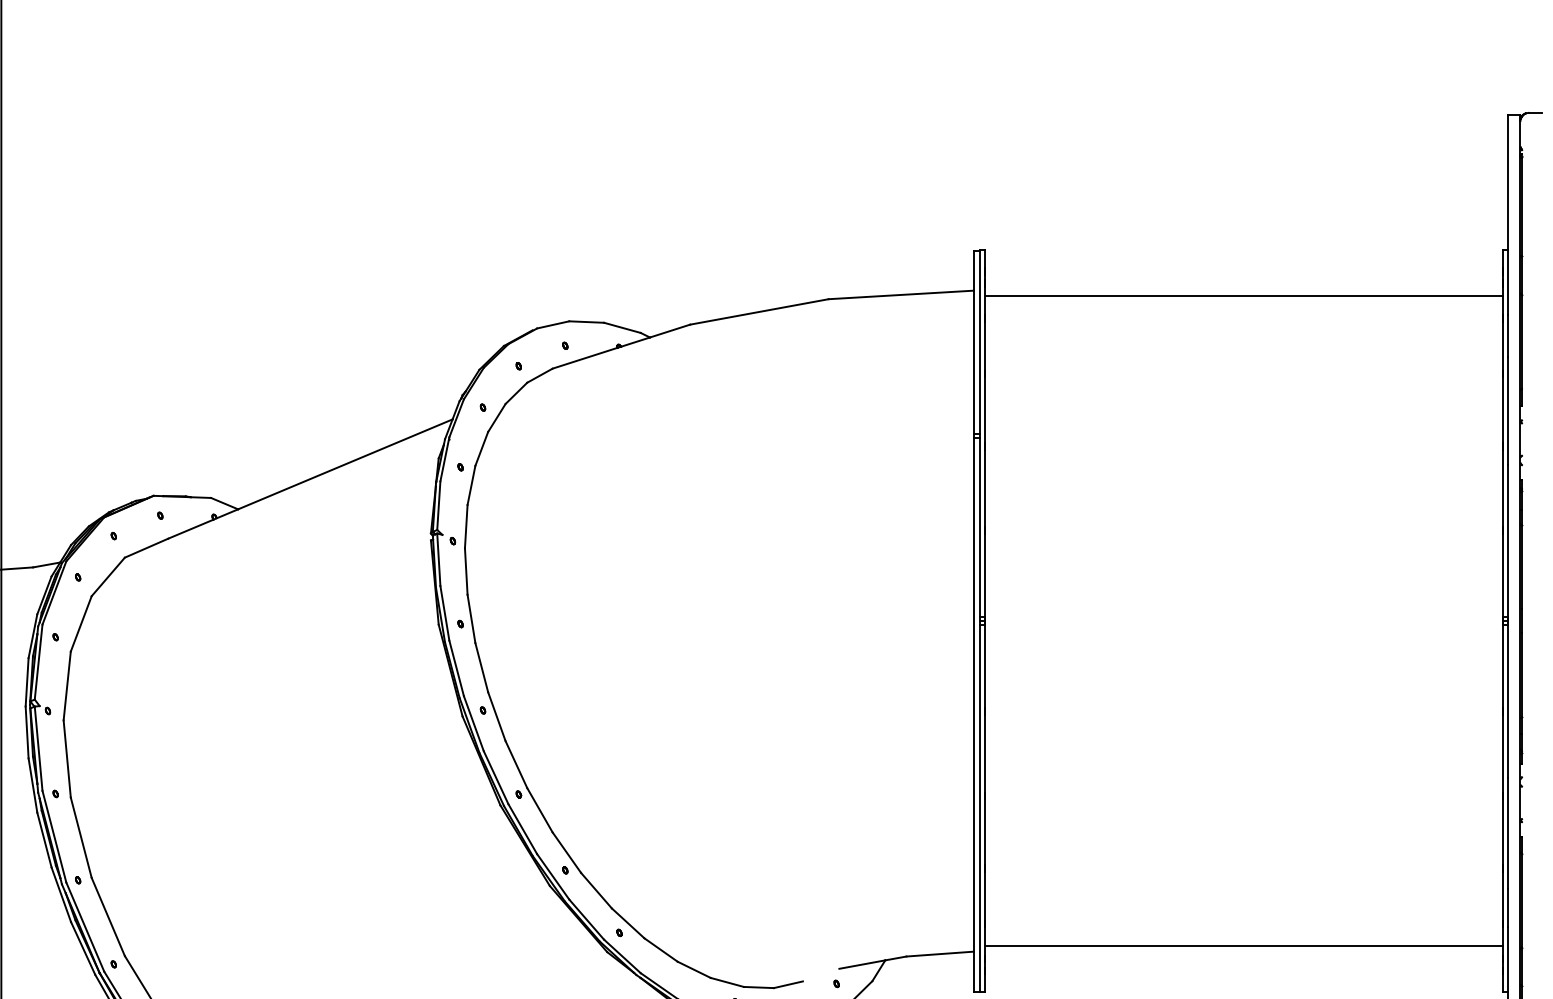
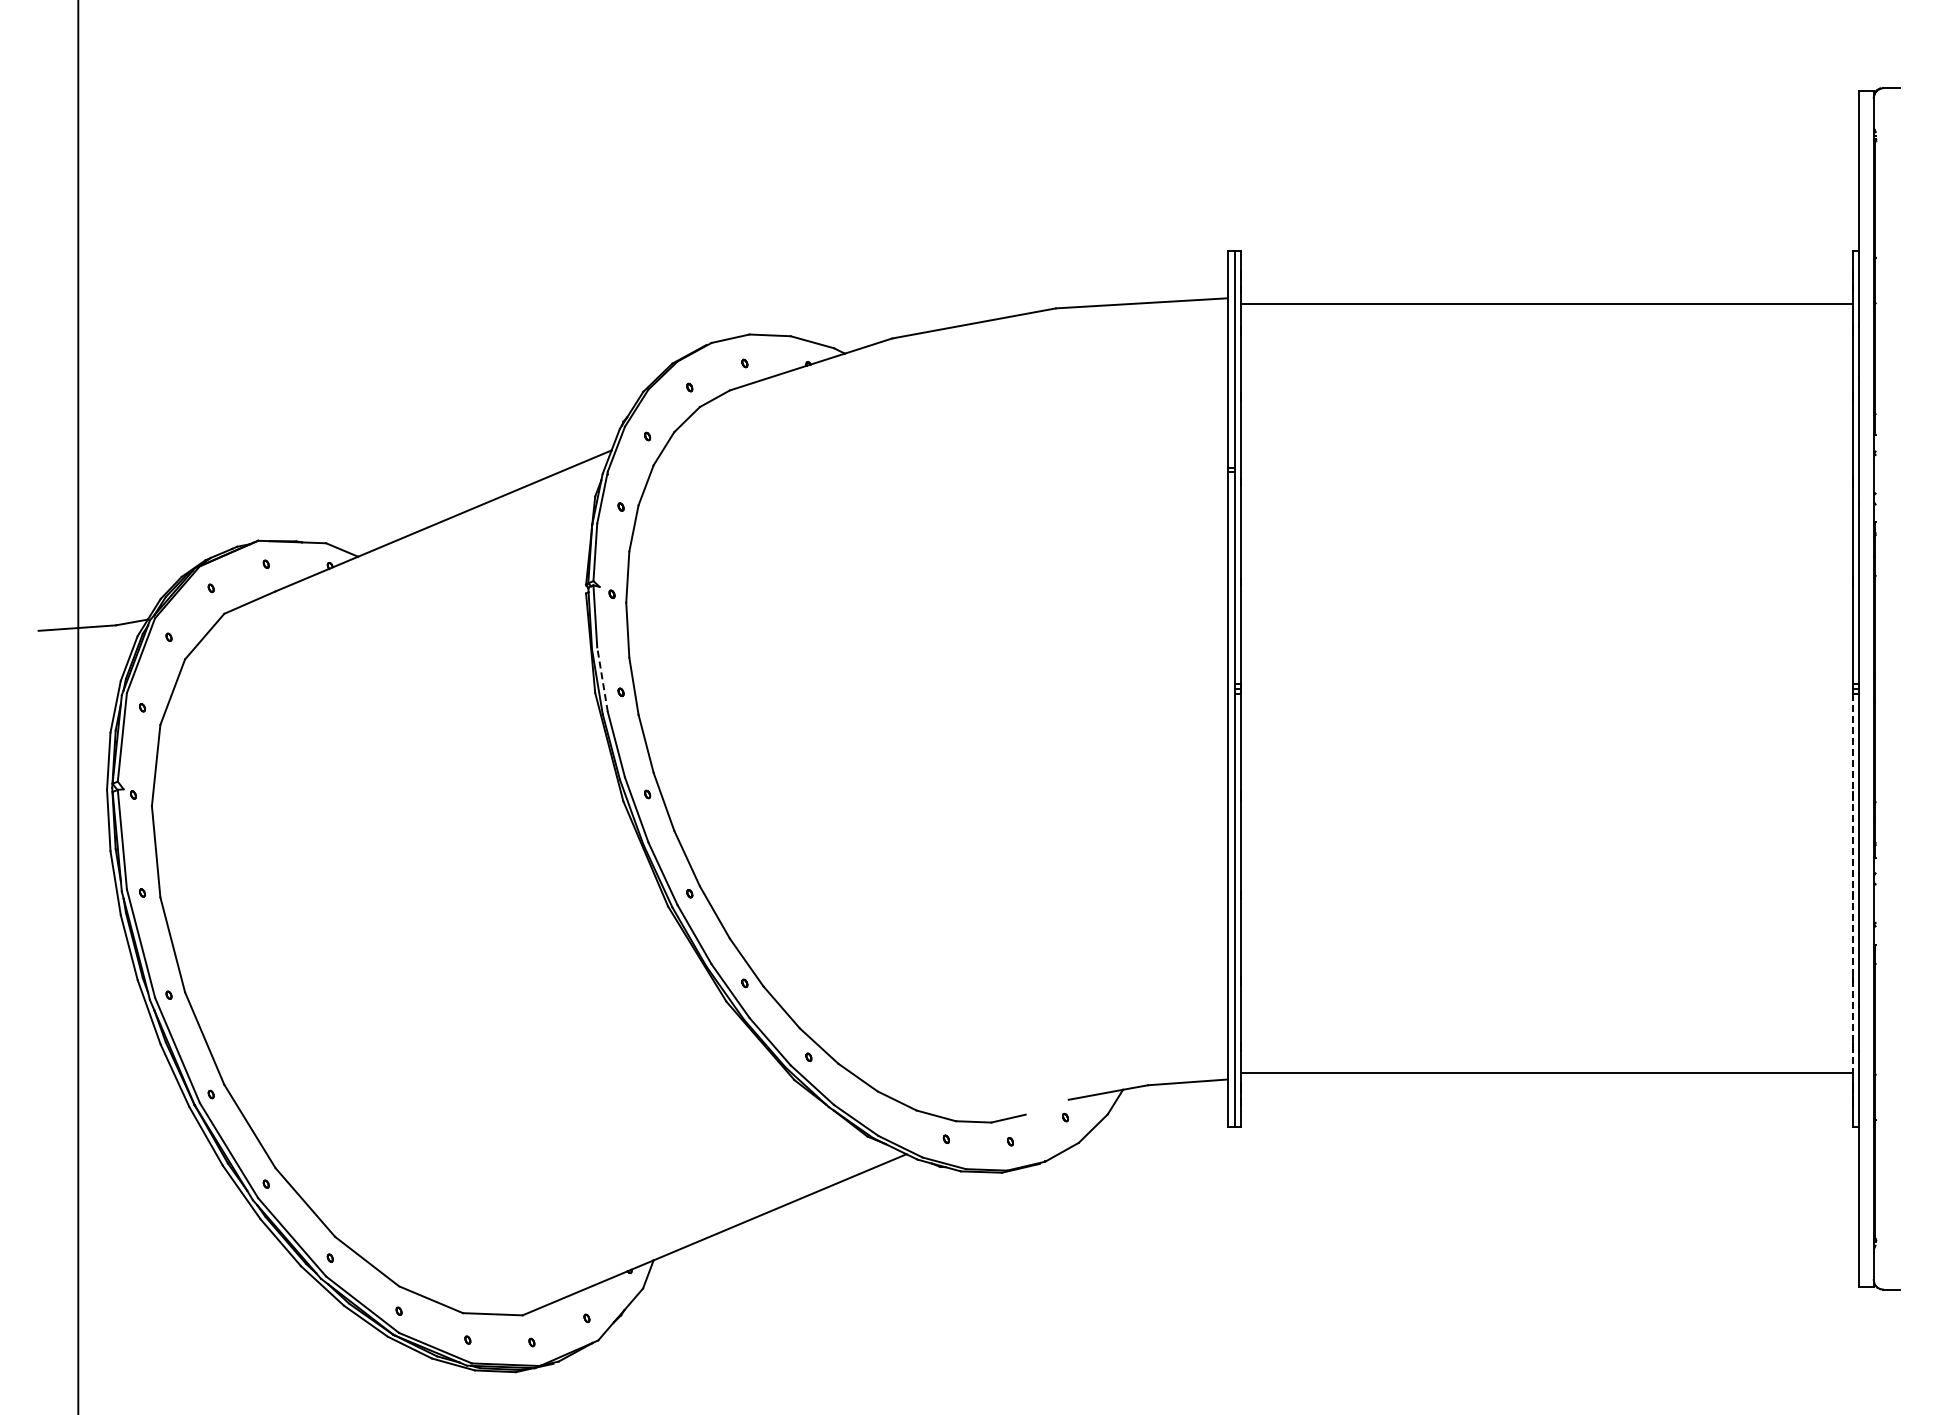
line: (444, 613) -> (602, 679), solid -> dashed
line: (1502, 785) -> (1852, 883), solid -> dashed

